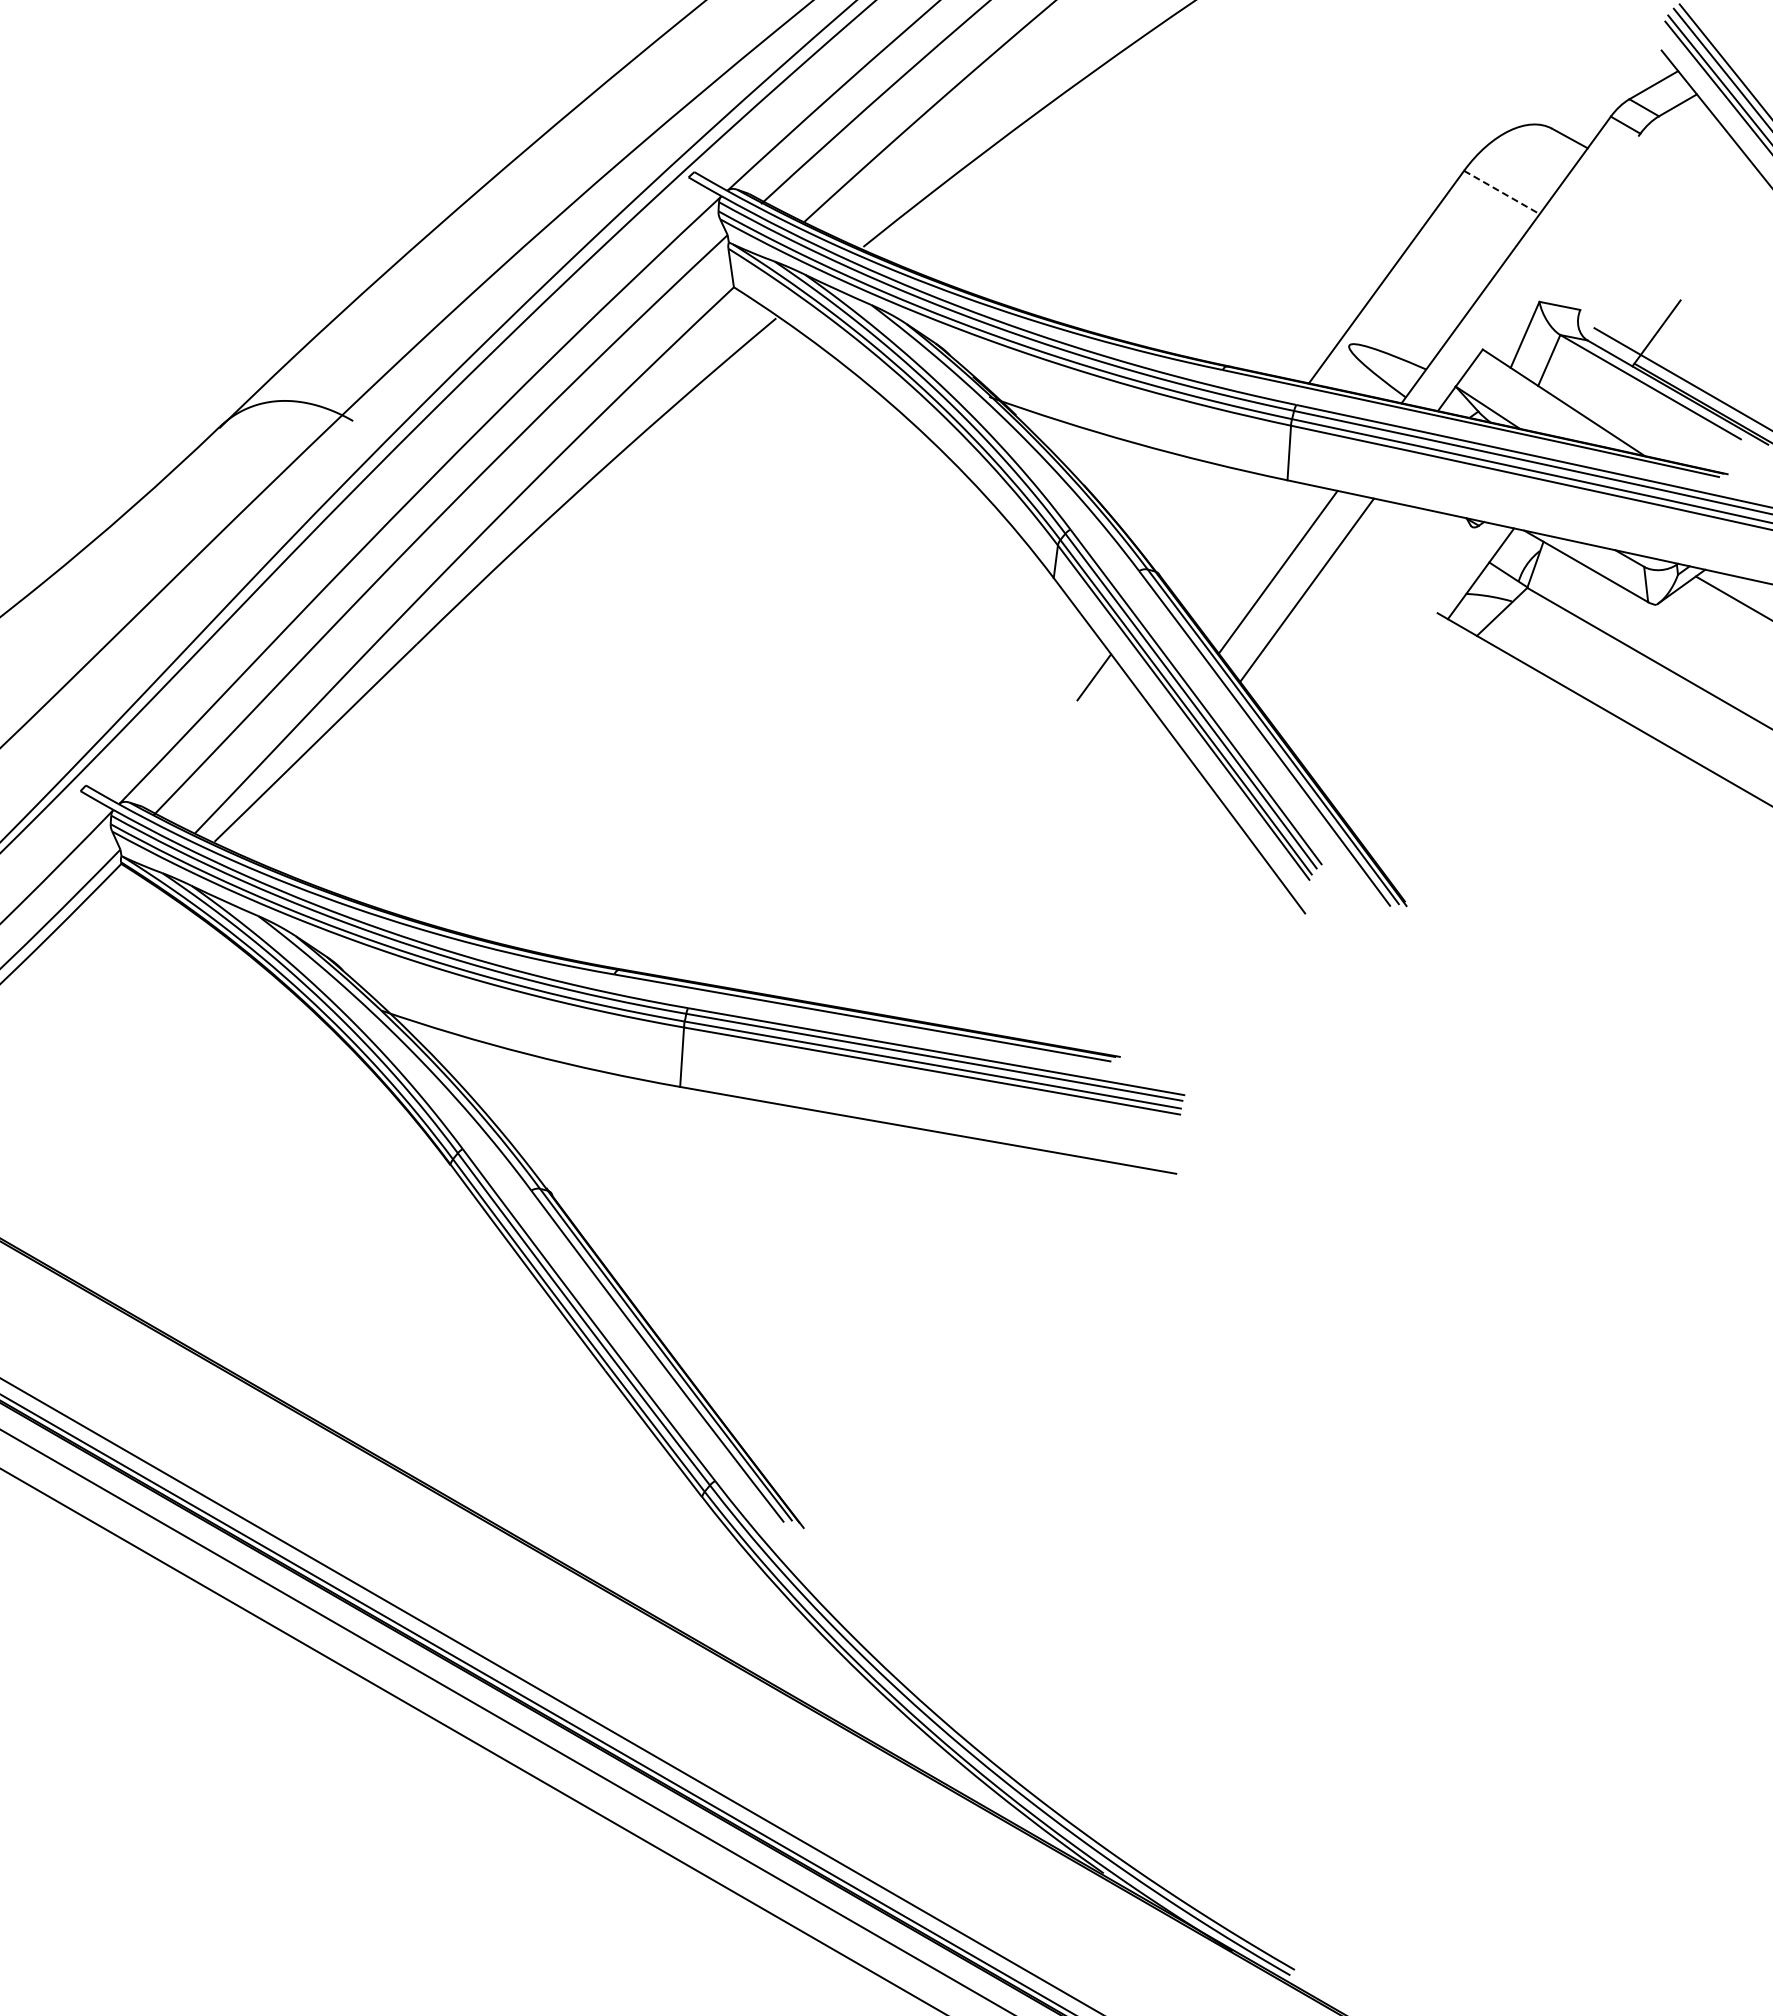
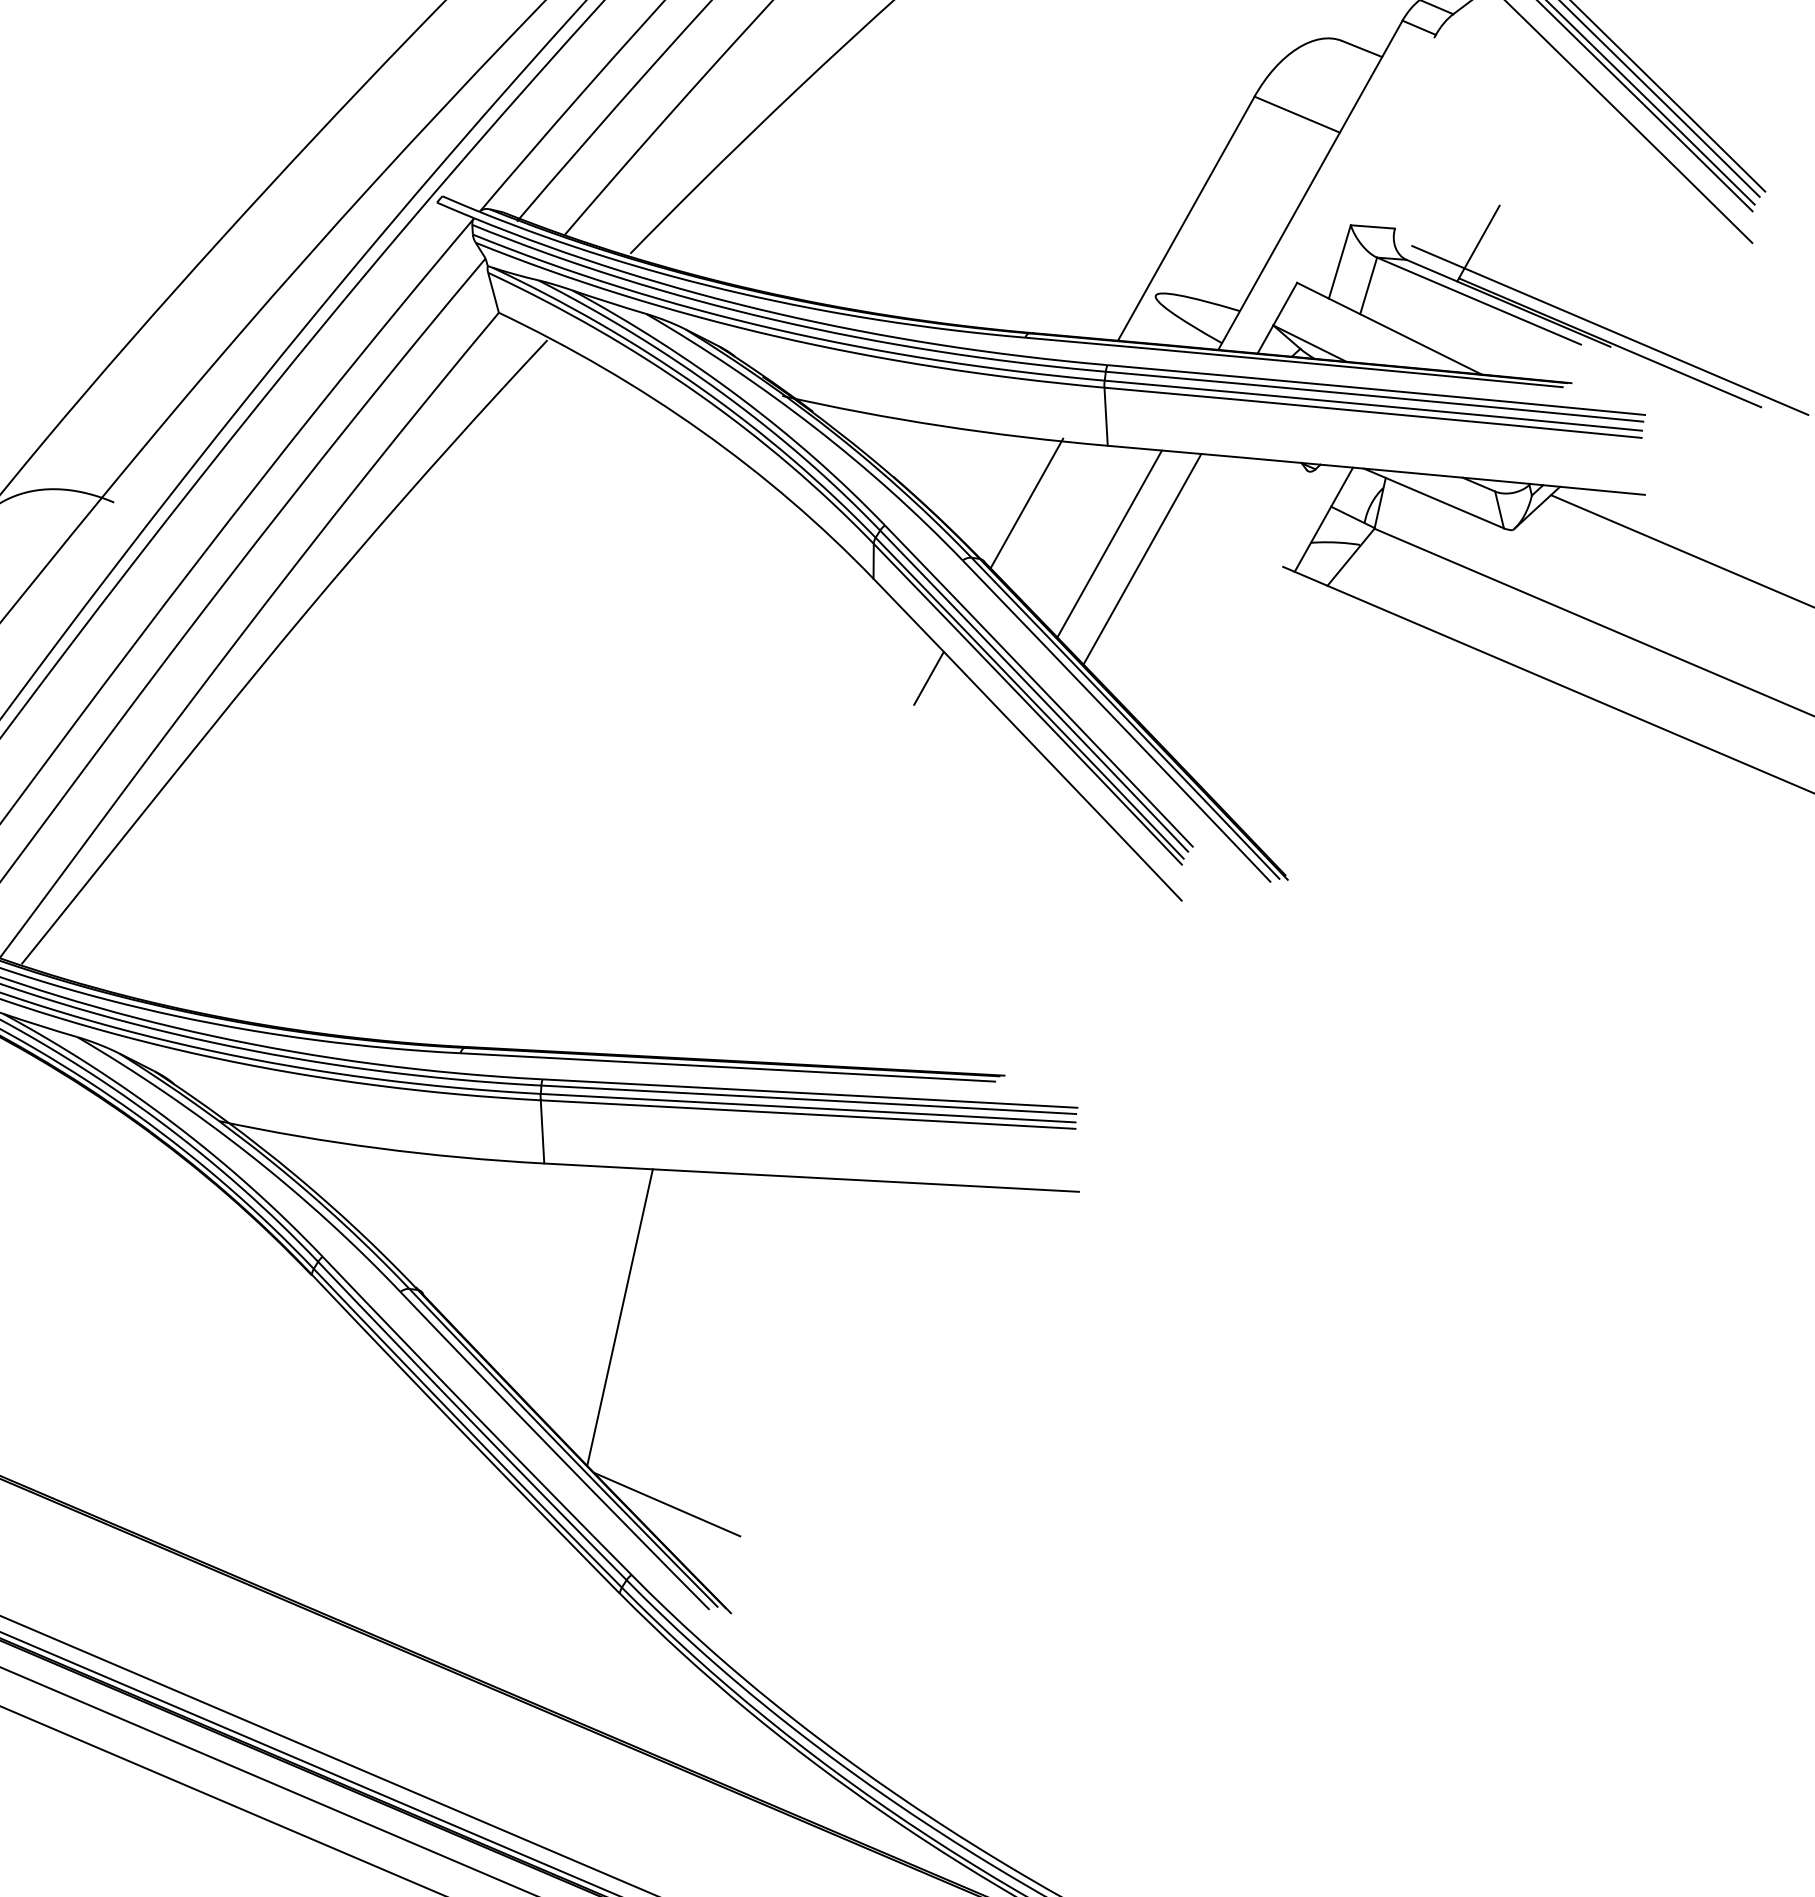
line: (1501, 192) -> (1296, 114), dashed -> solid
line: (1205, 524) -> (1026, 502), added
line: (733, 1239) -> (620, 1317), added
line: (756, 1419) -> (667, 1504), added

